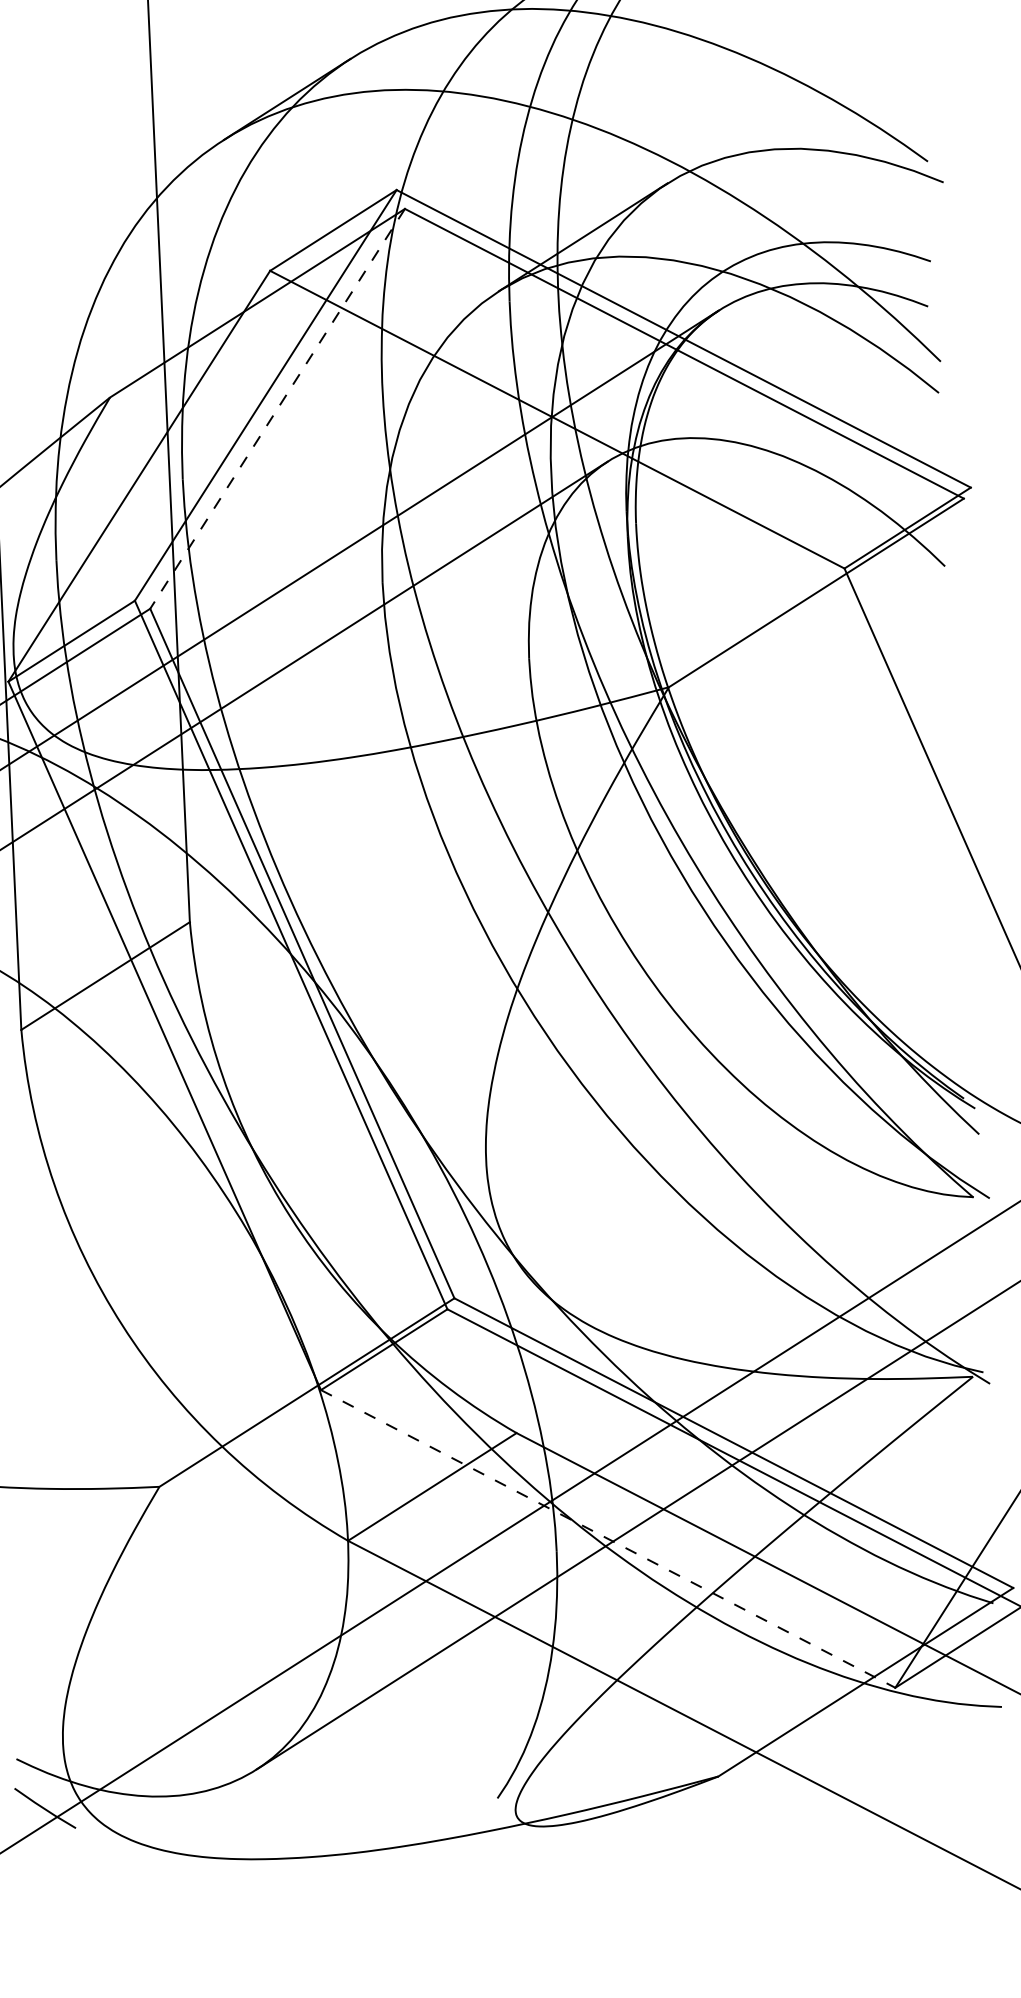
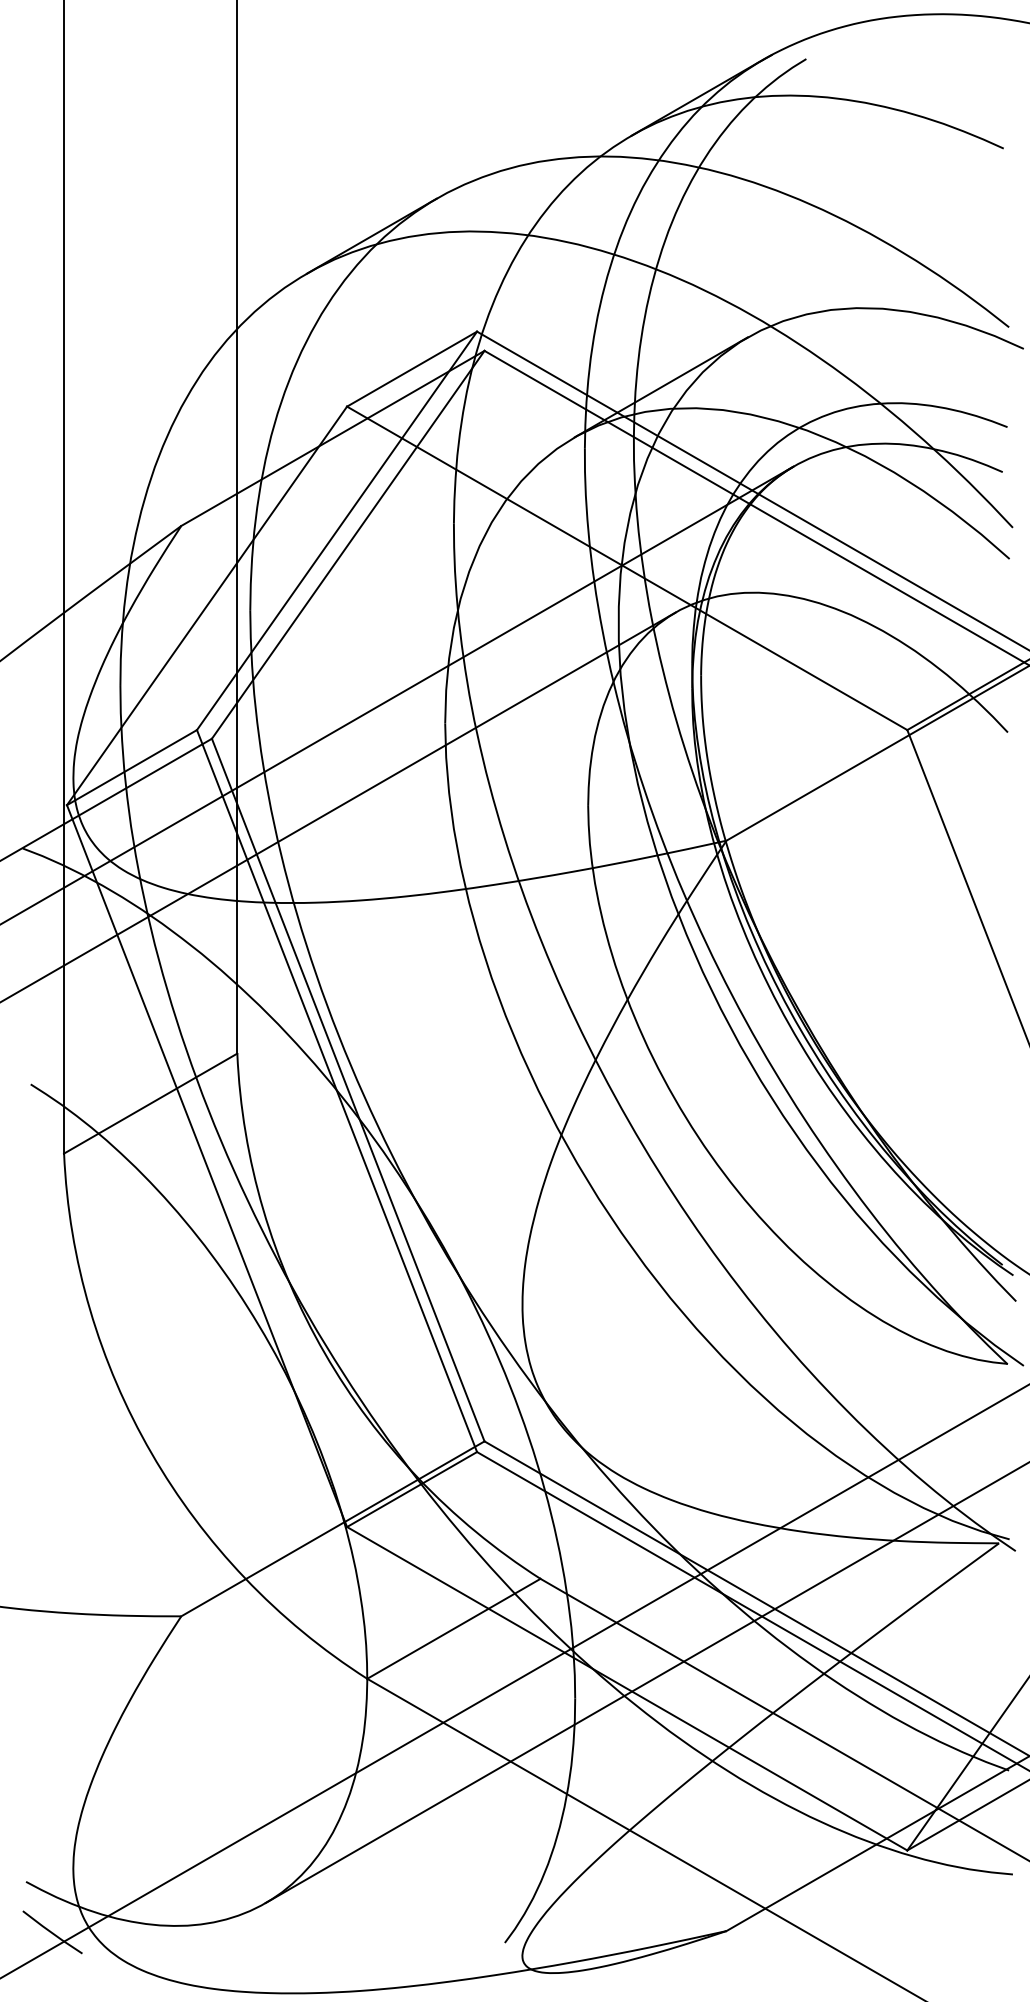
line: (276, 409) -> (347, 545), dashed -> solid
line: (608, 1539) -> (627, 1689), dashed -> solid

